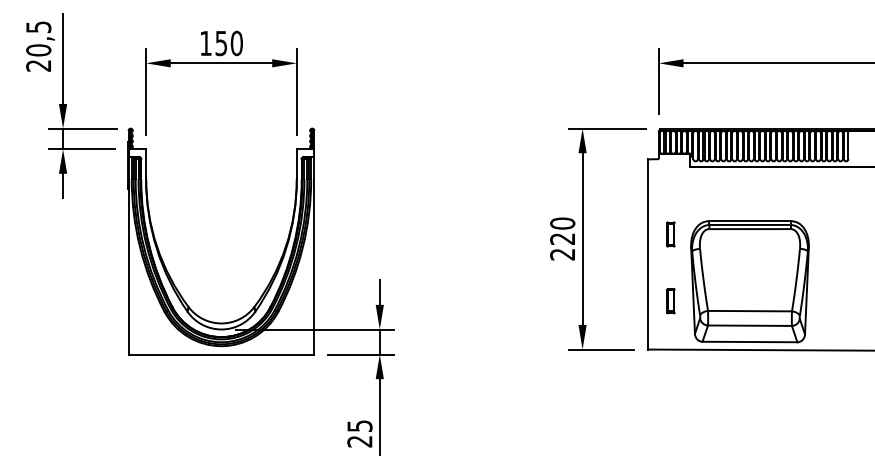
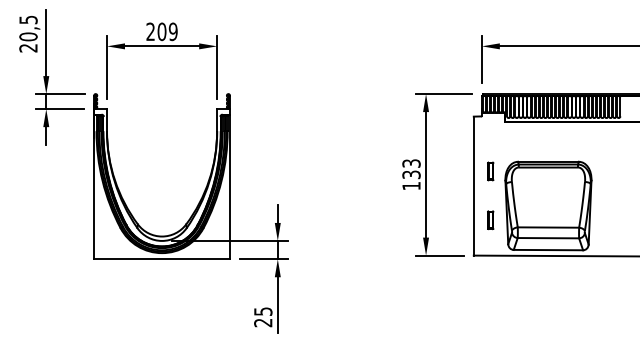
text: (220, 42) -> (161, 31), 150 -> 209
text: (562, 238) -> (411, 174), 220 -> 133

